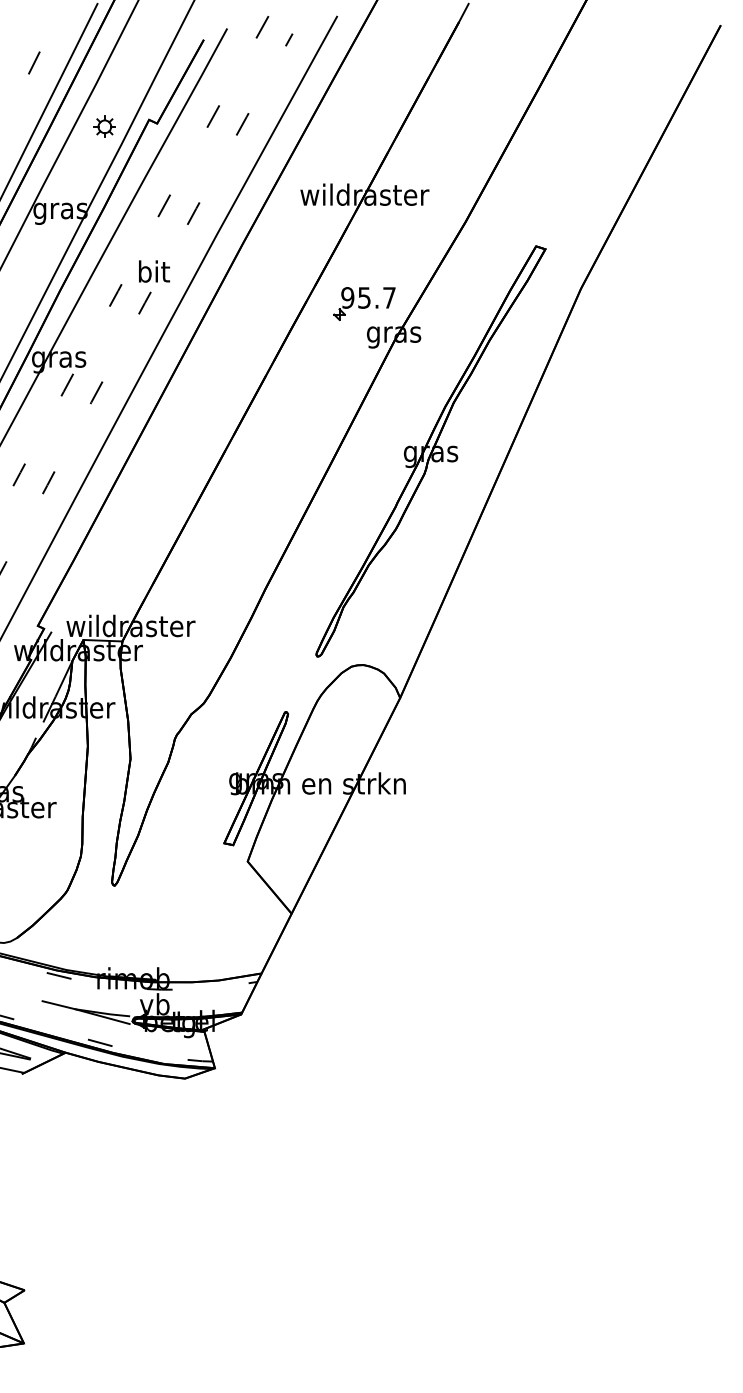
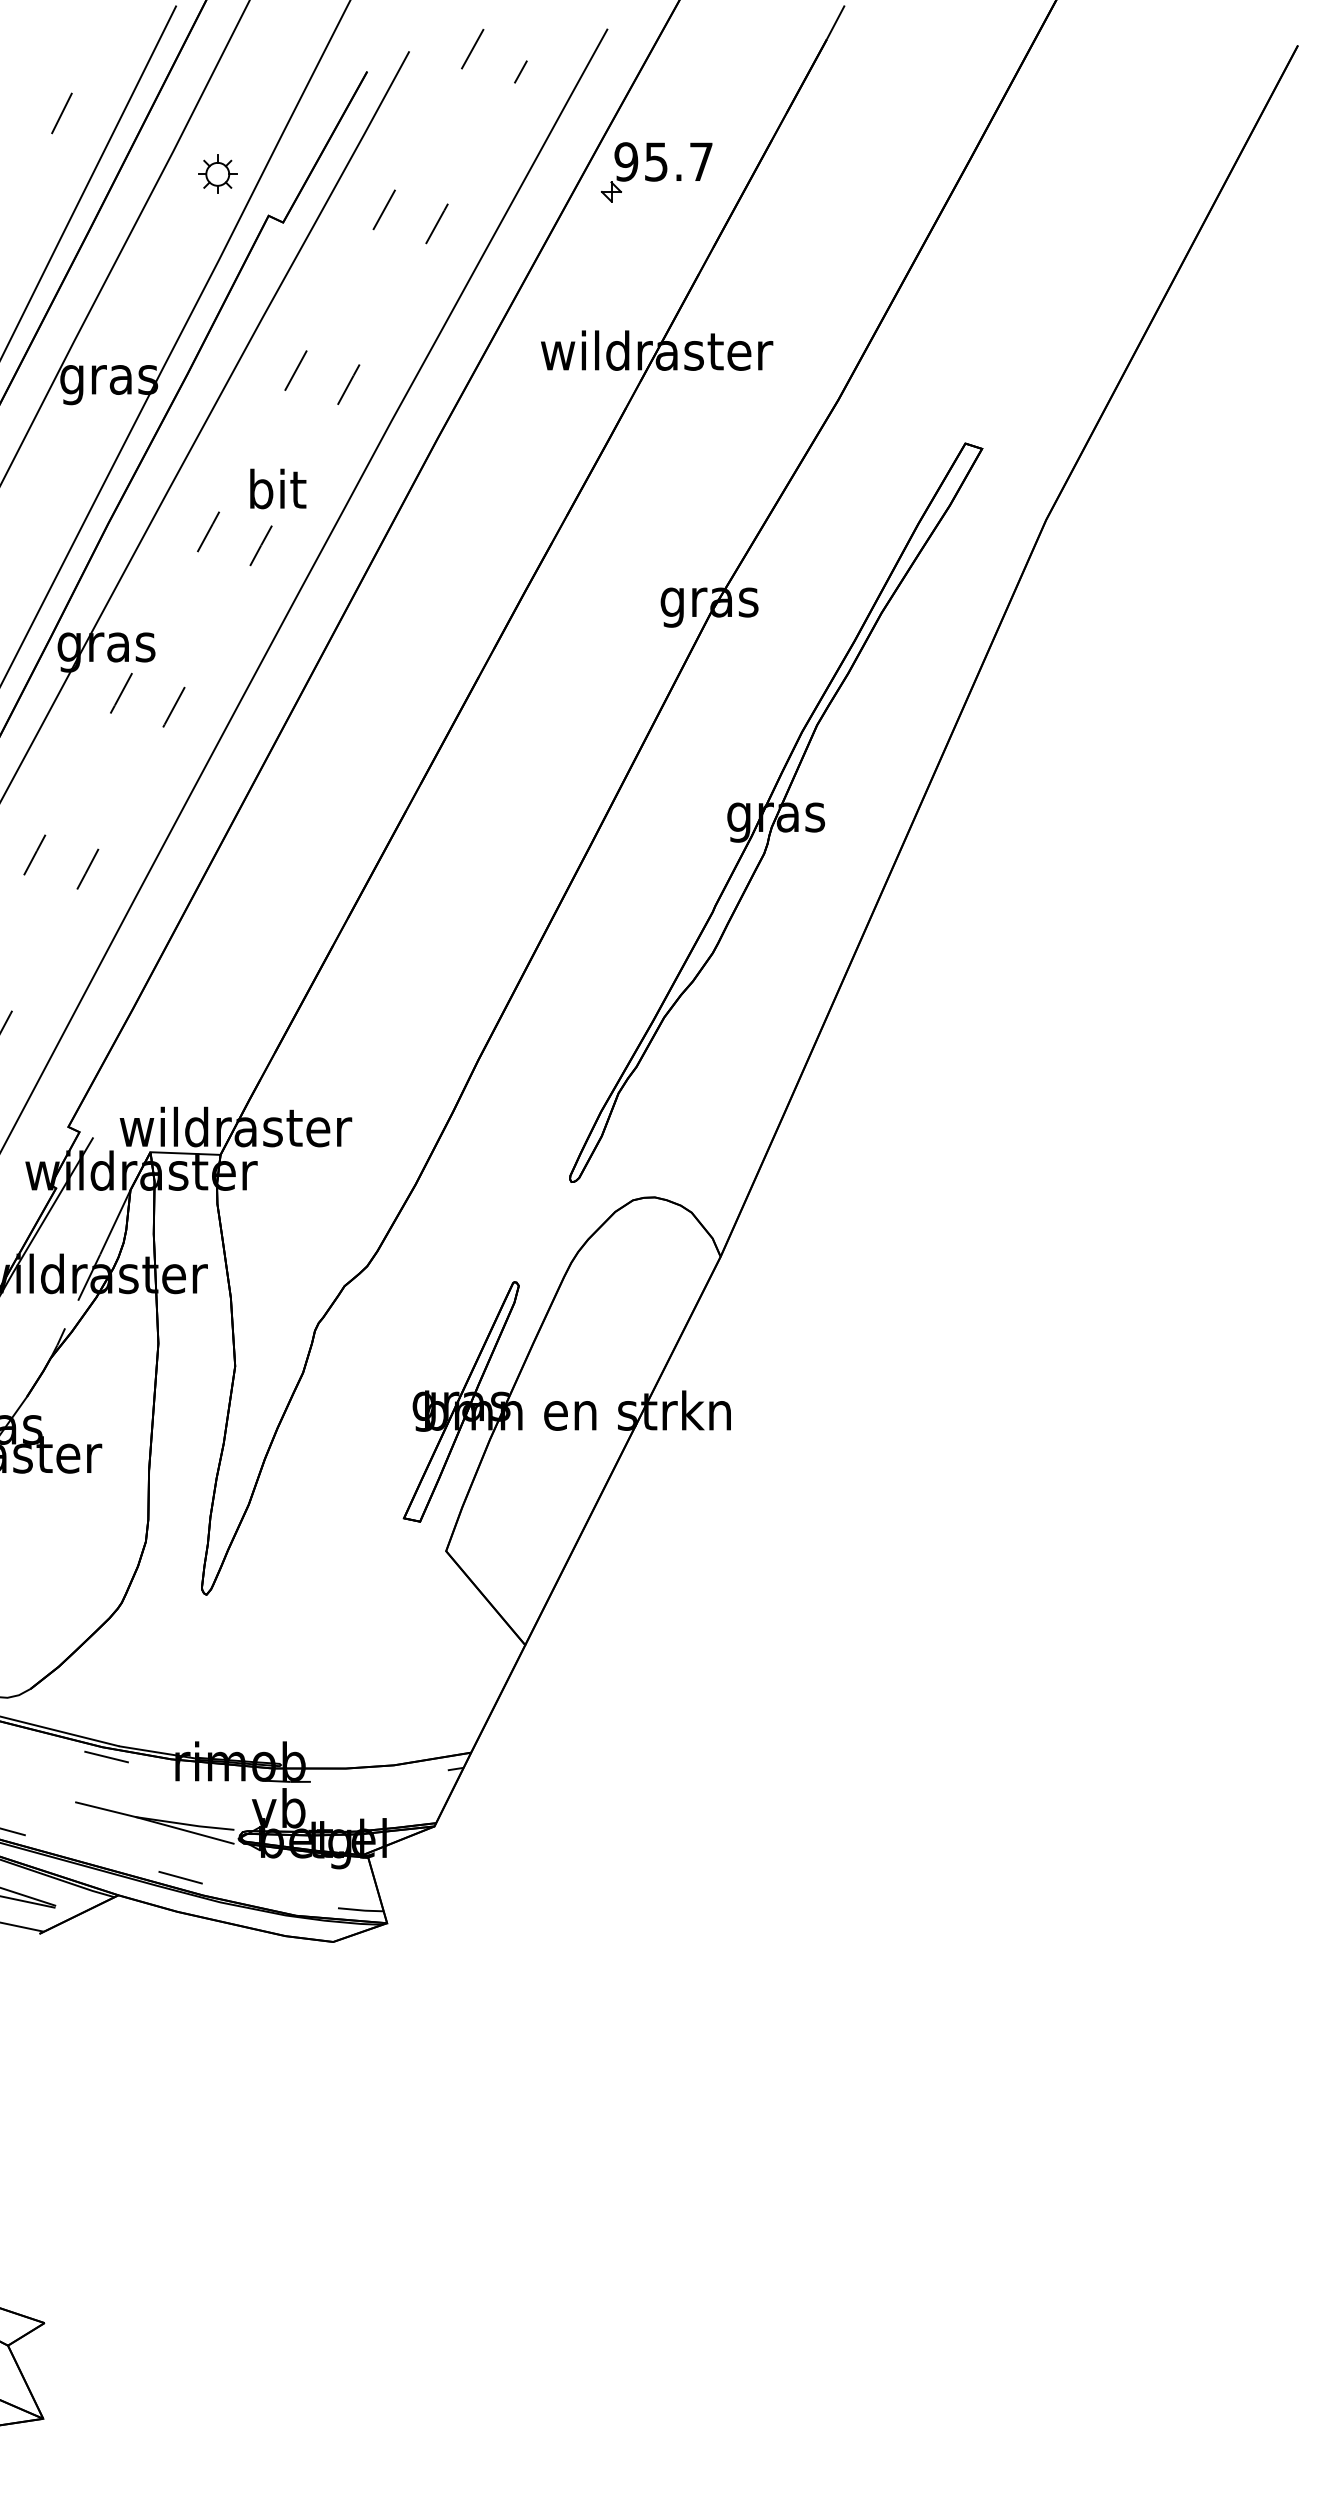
part: (104, 126) -> (217, 173), moved
part: (364, 303) -> (656, 171), moved

